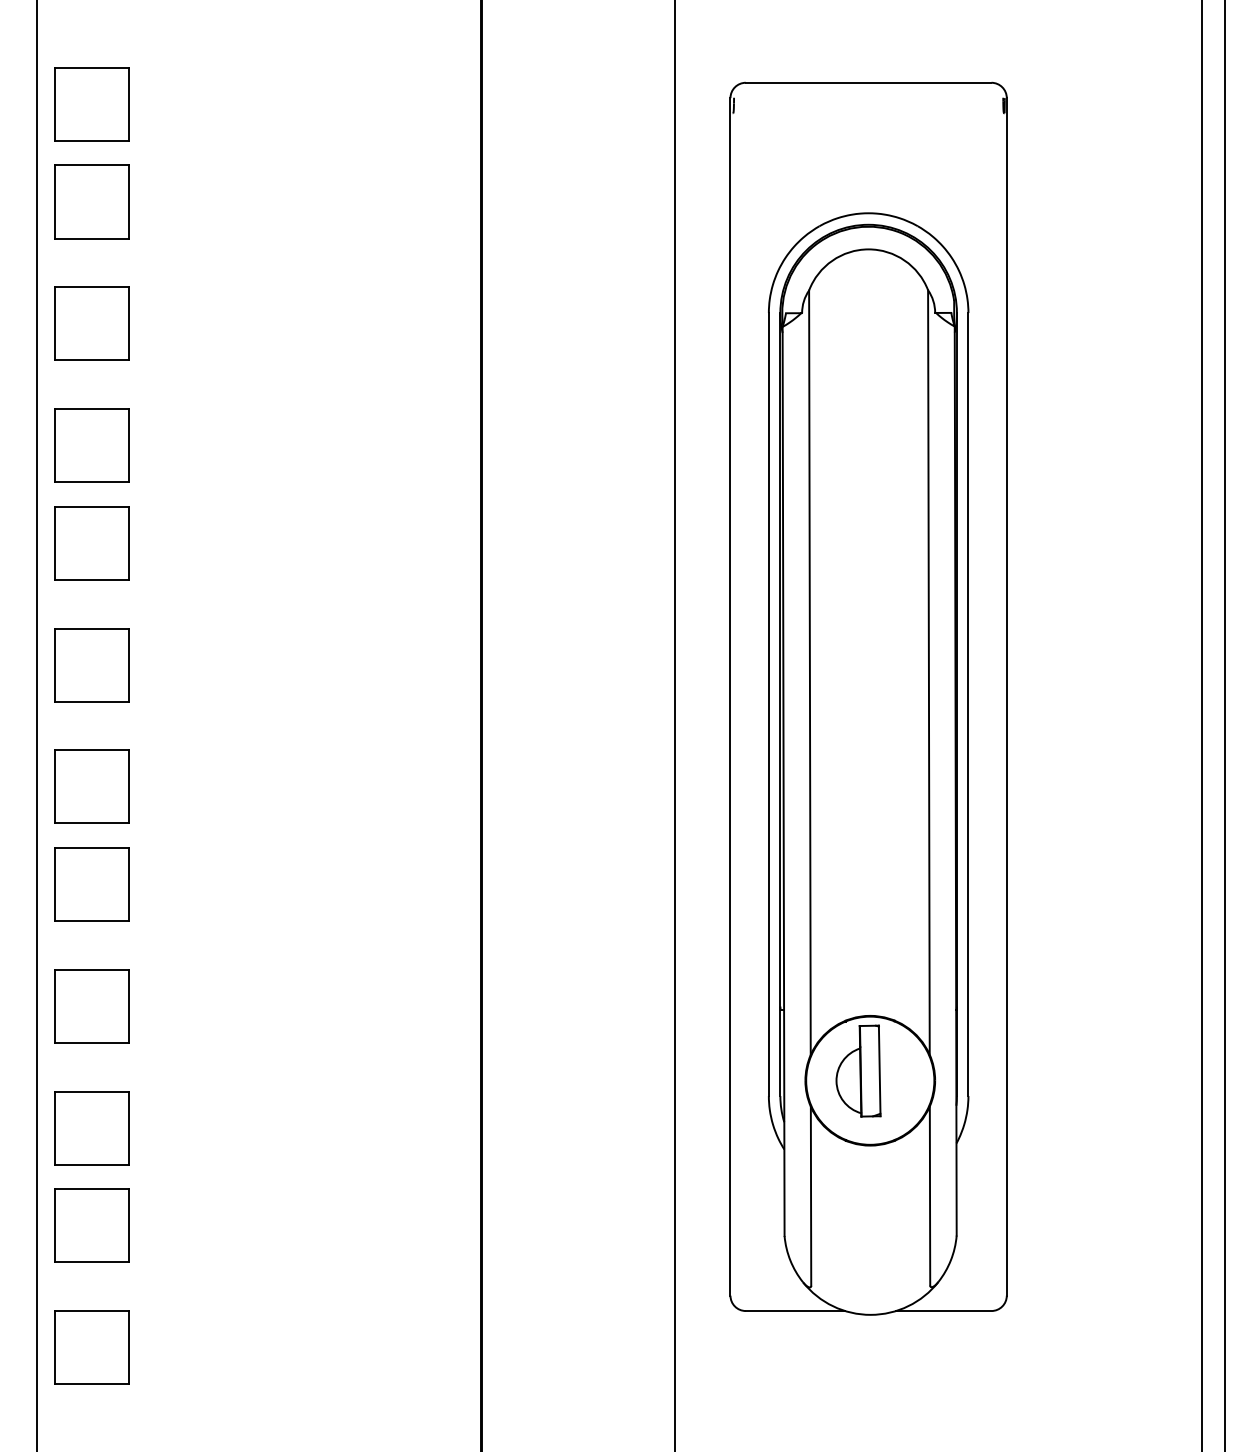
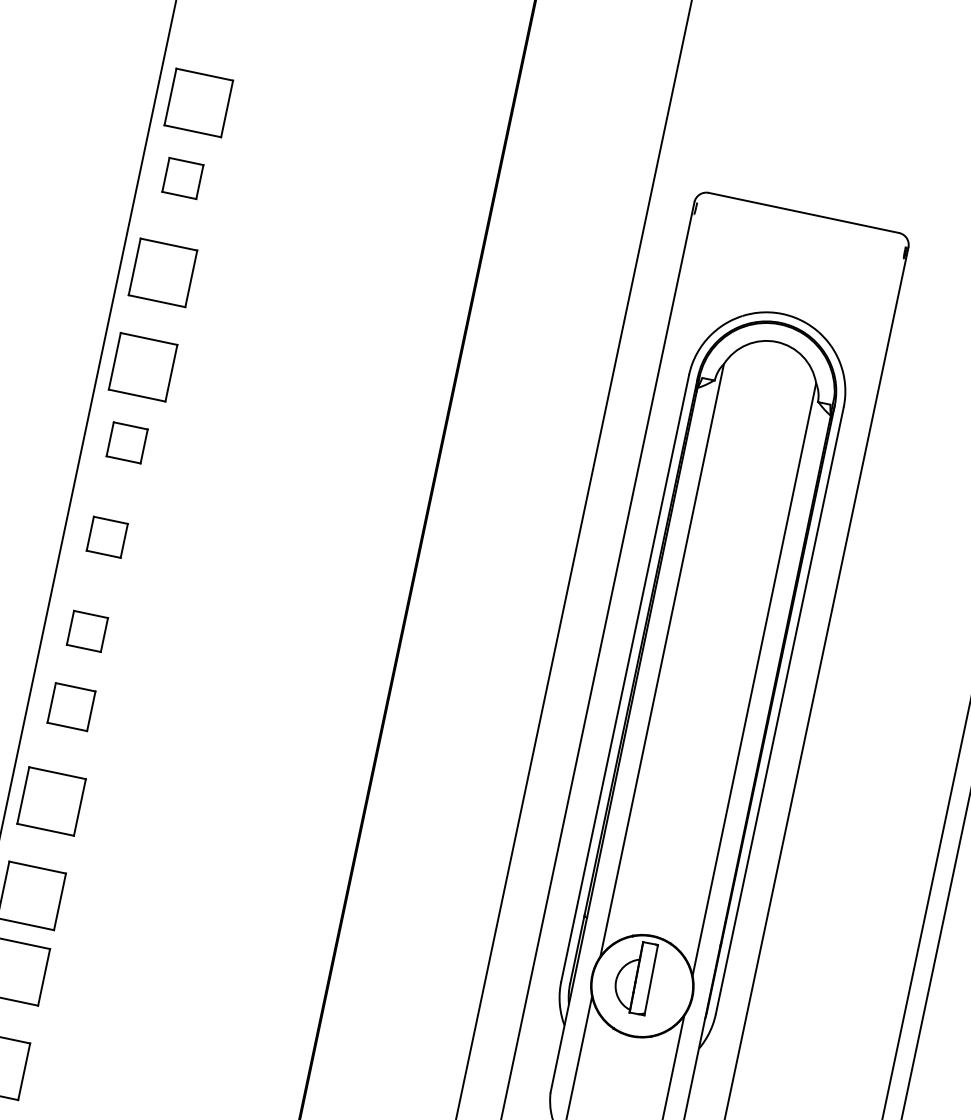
part: (91, 201) -> (182, 178), size x0.6
part: (91, 543) -> (126, 442), size x0.6
part: (91, 665) -> (106, 537), size x0.6
part: (91, 786) -> (87, 631), size x0.6
part: (91, 884) -> (71, 707), size x0.7

